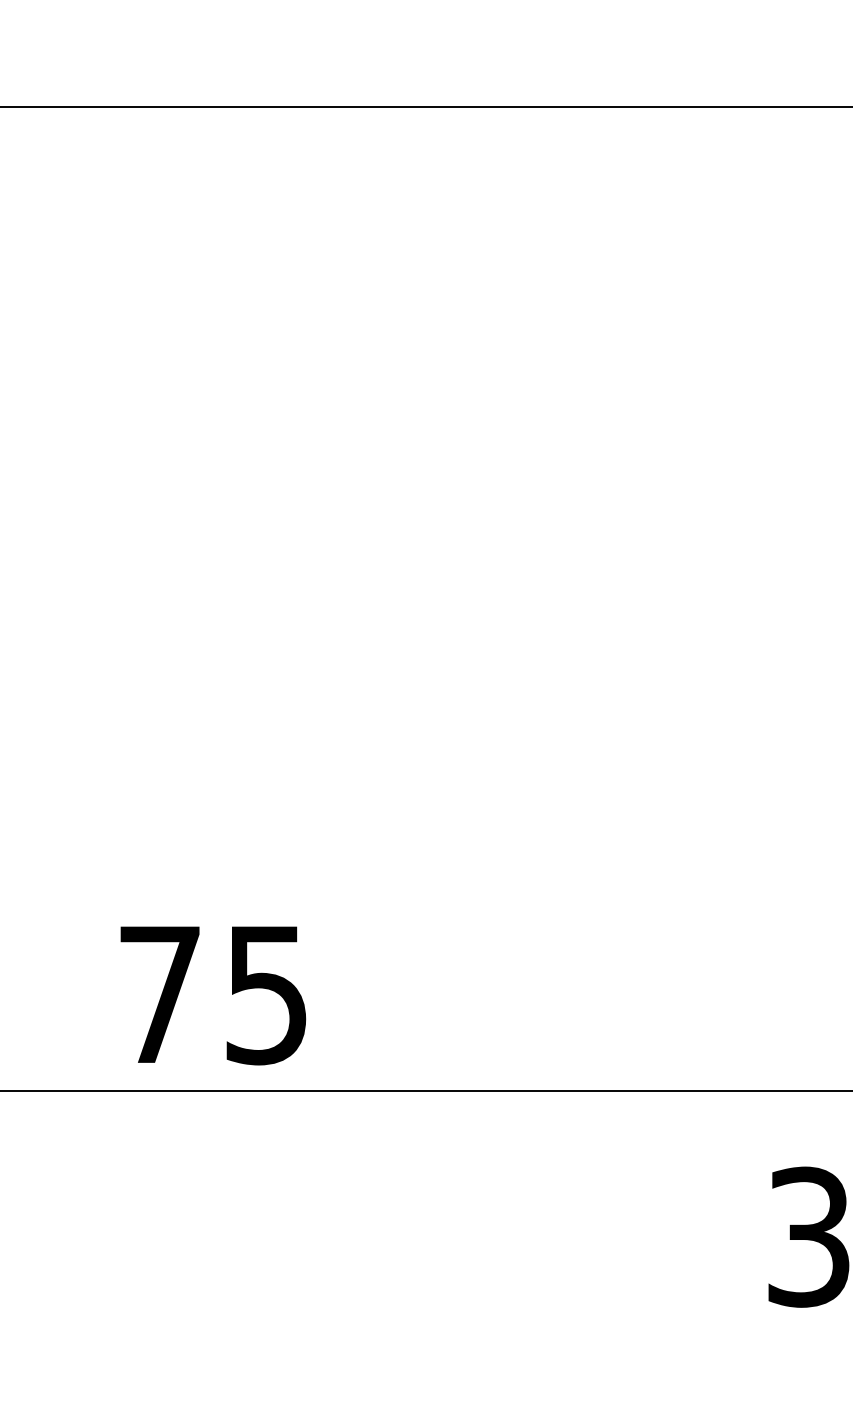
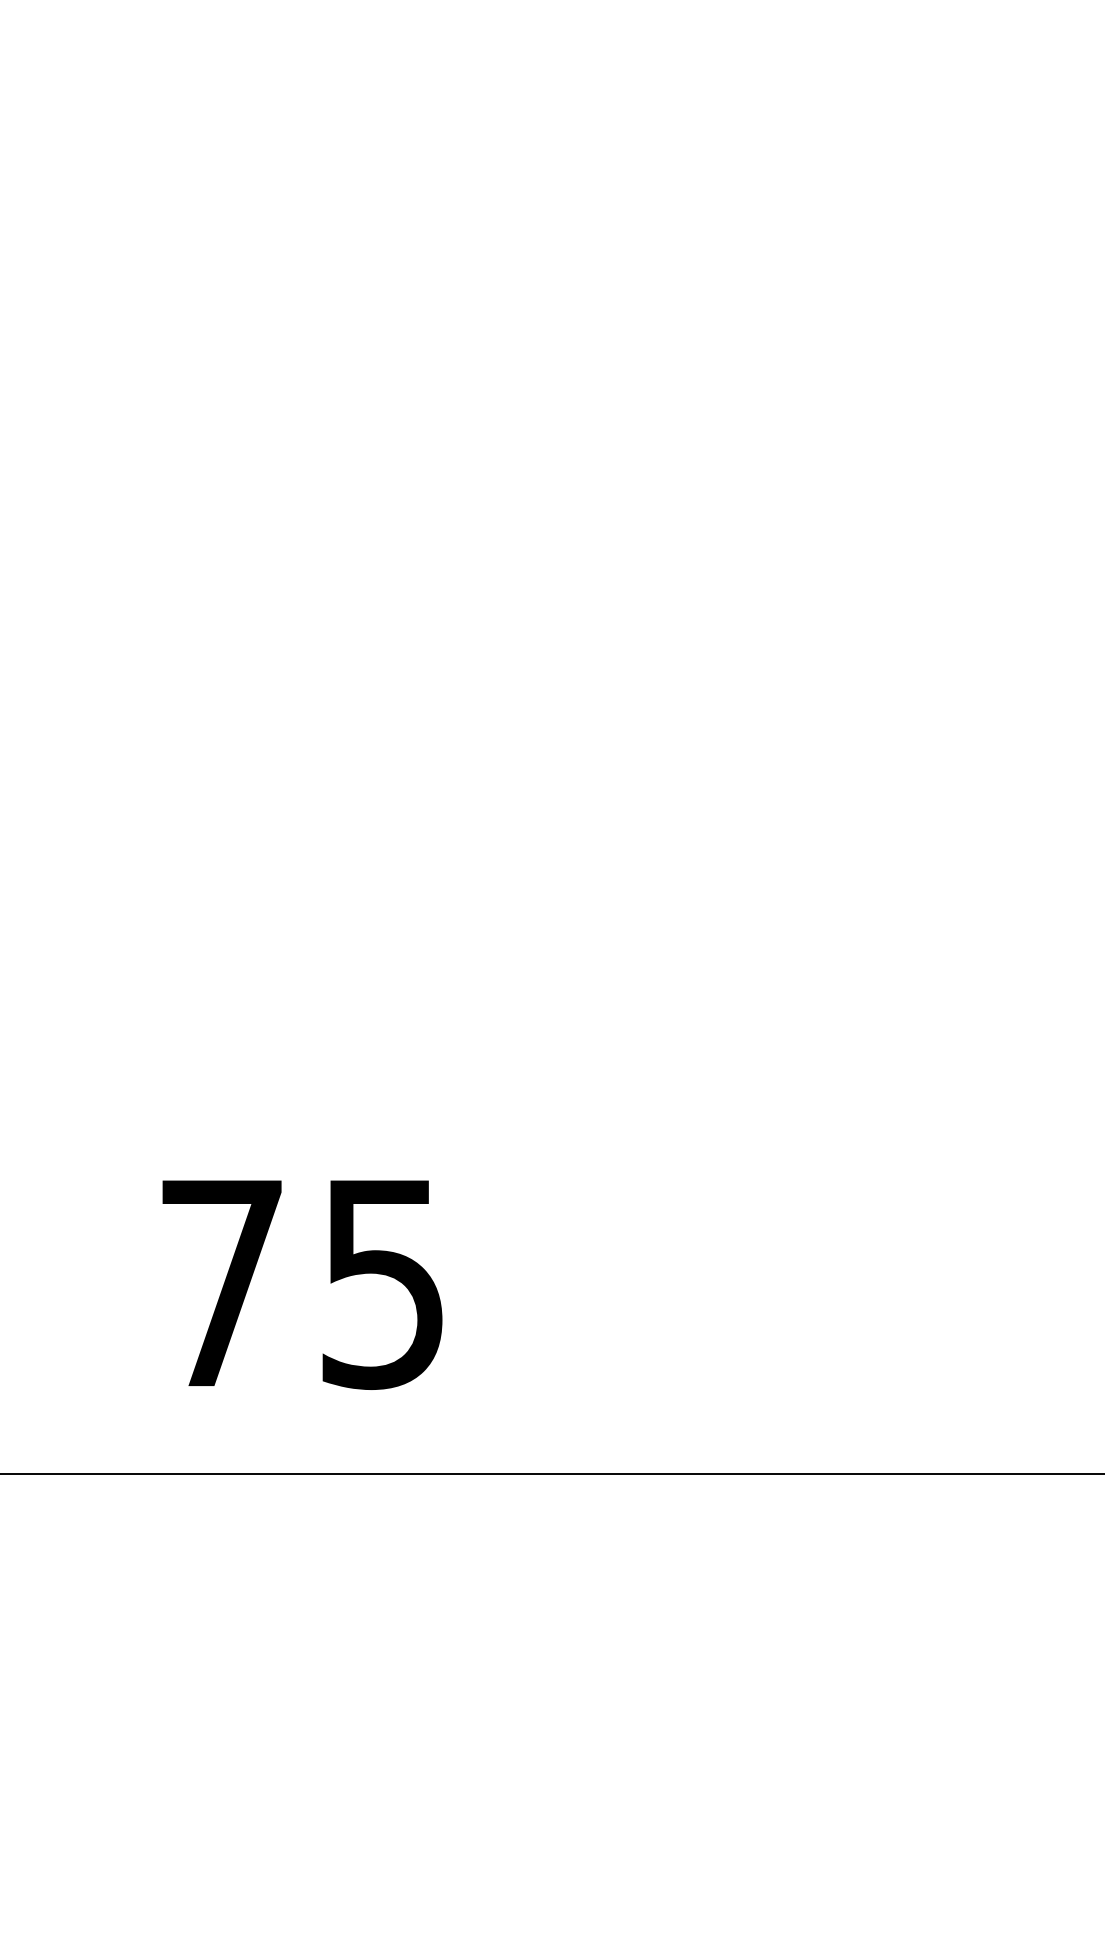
text: (213, 995) -> (302, 1284), moved

